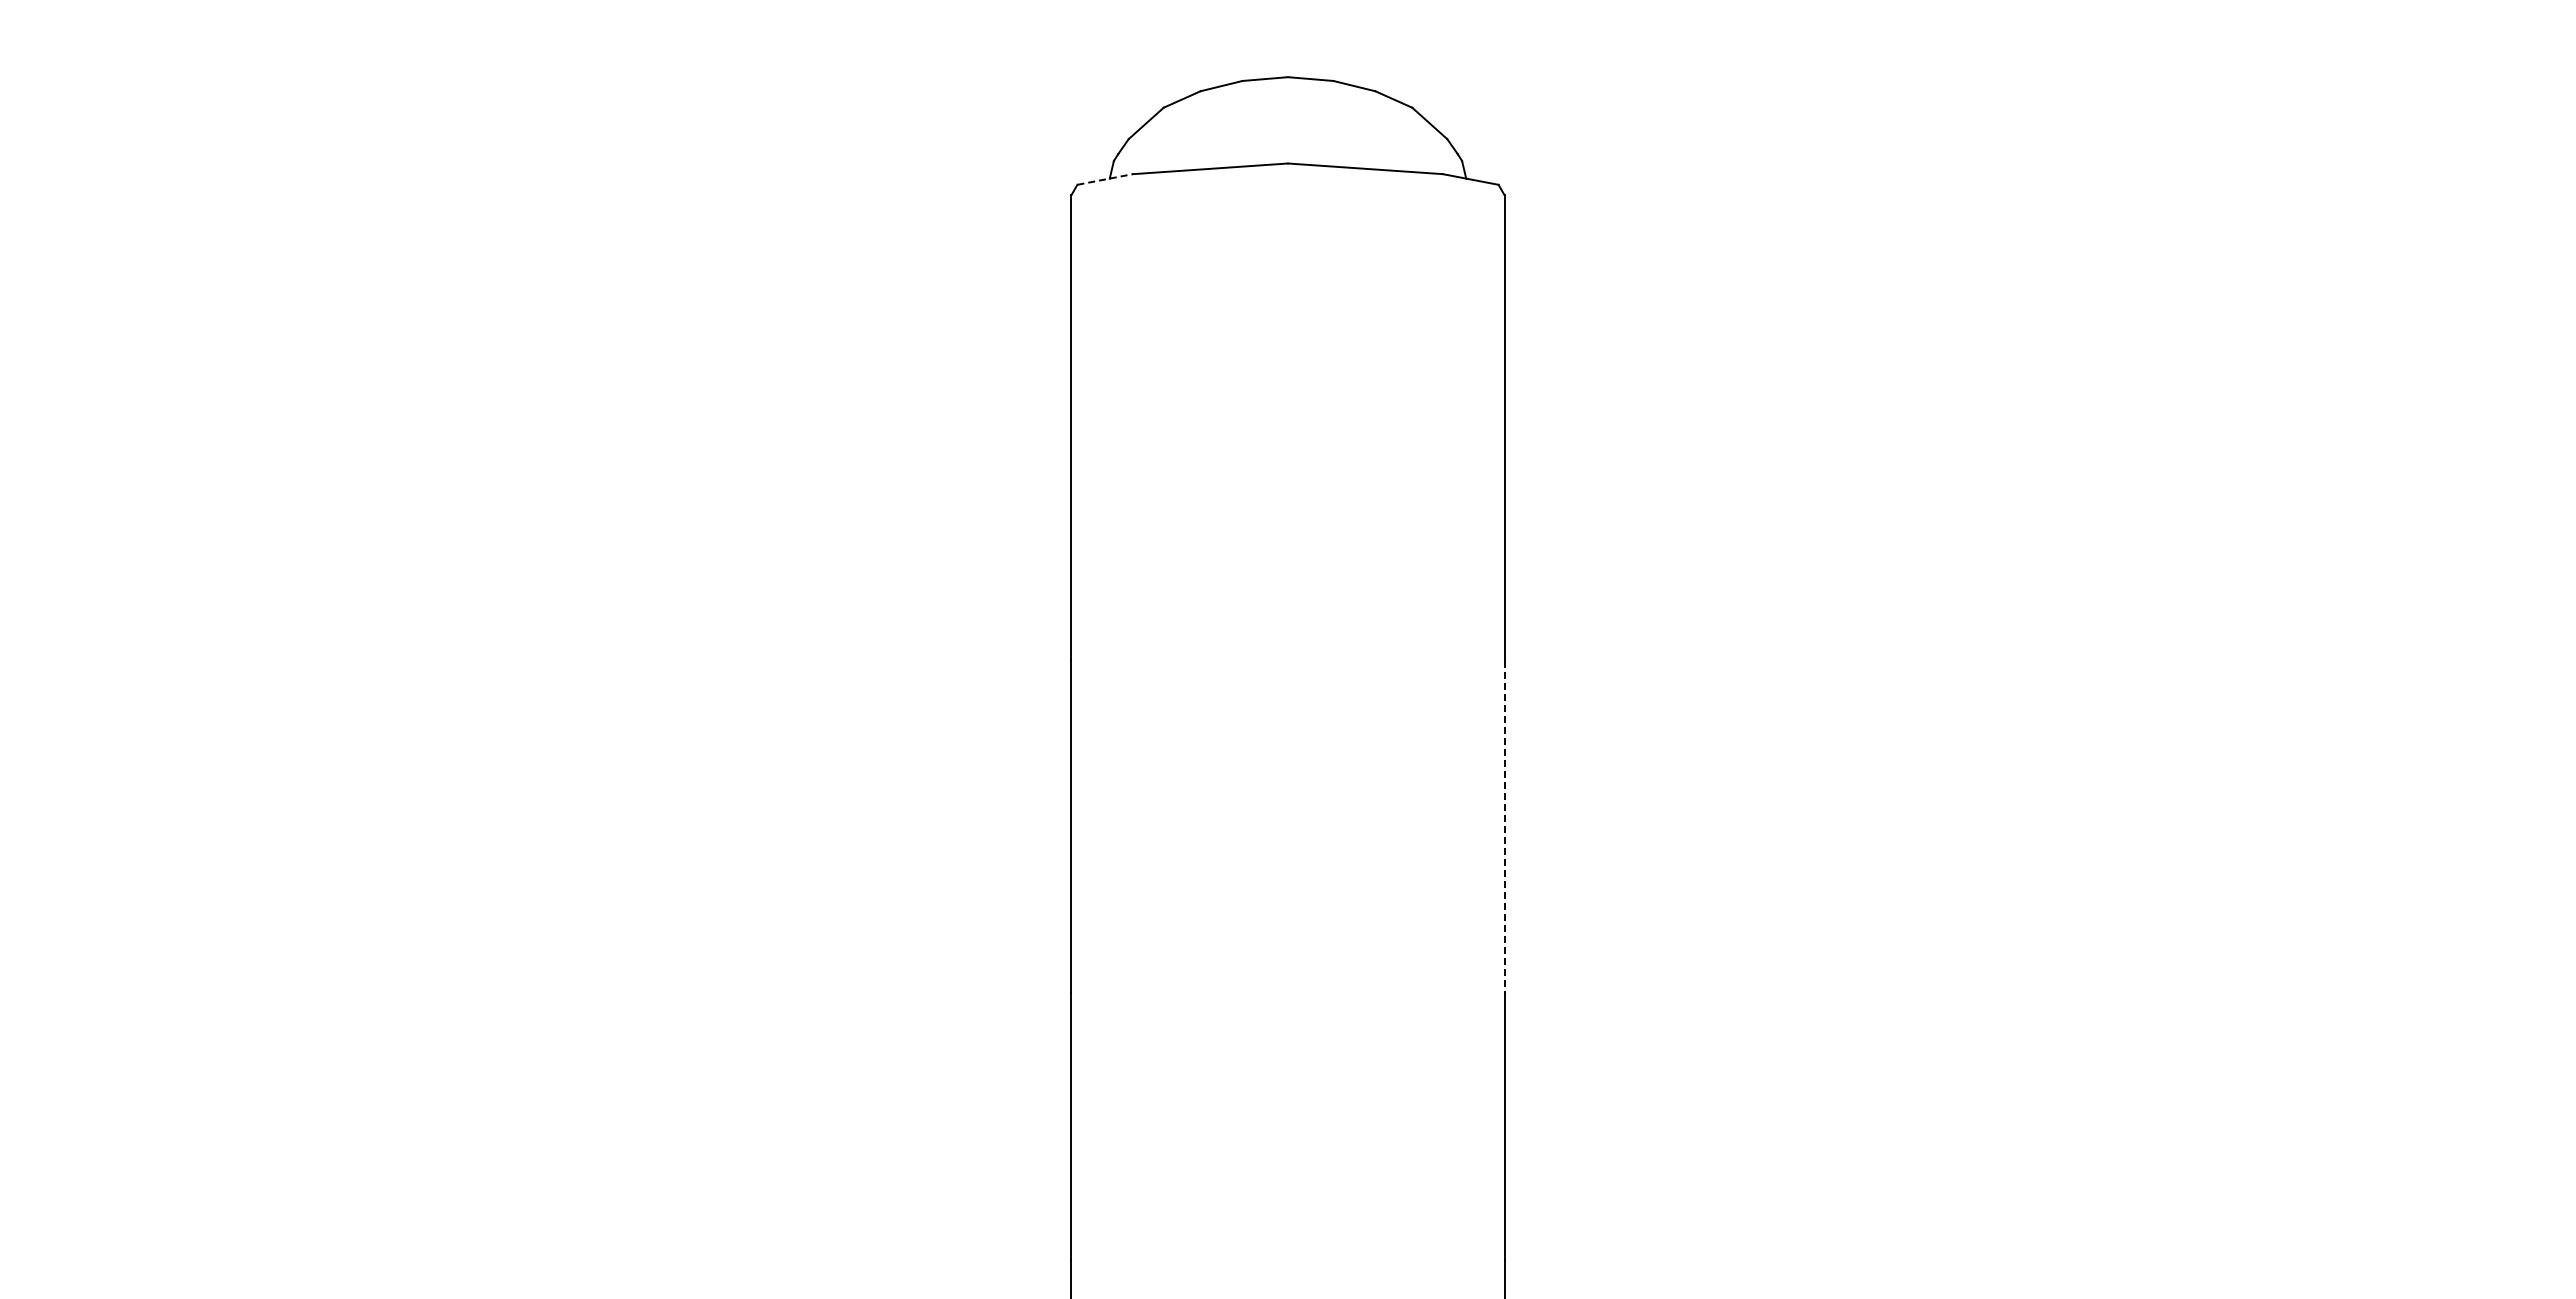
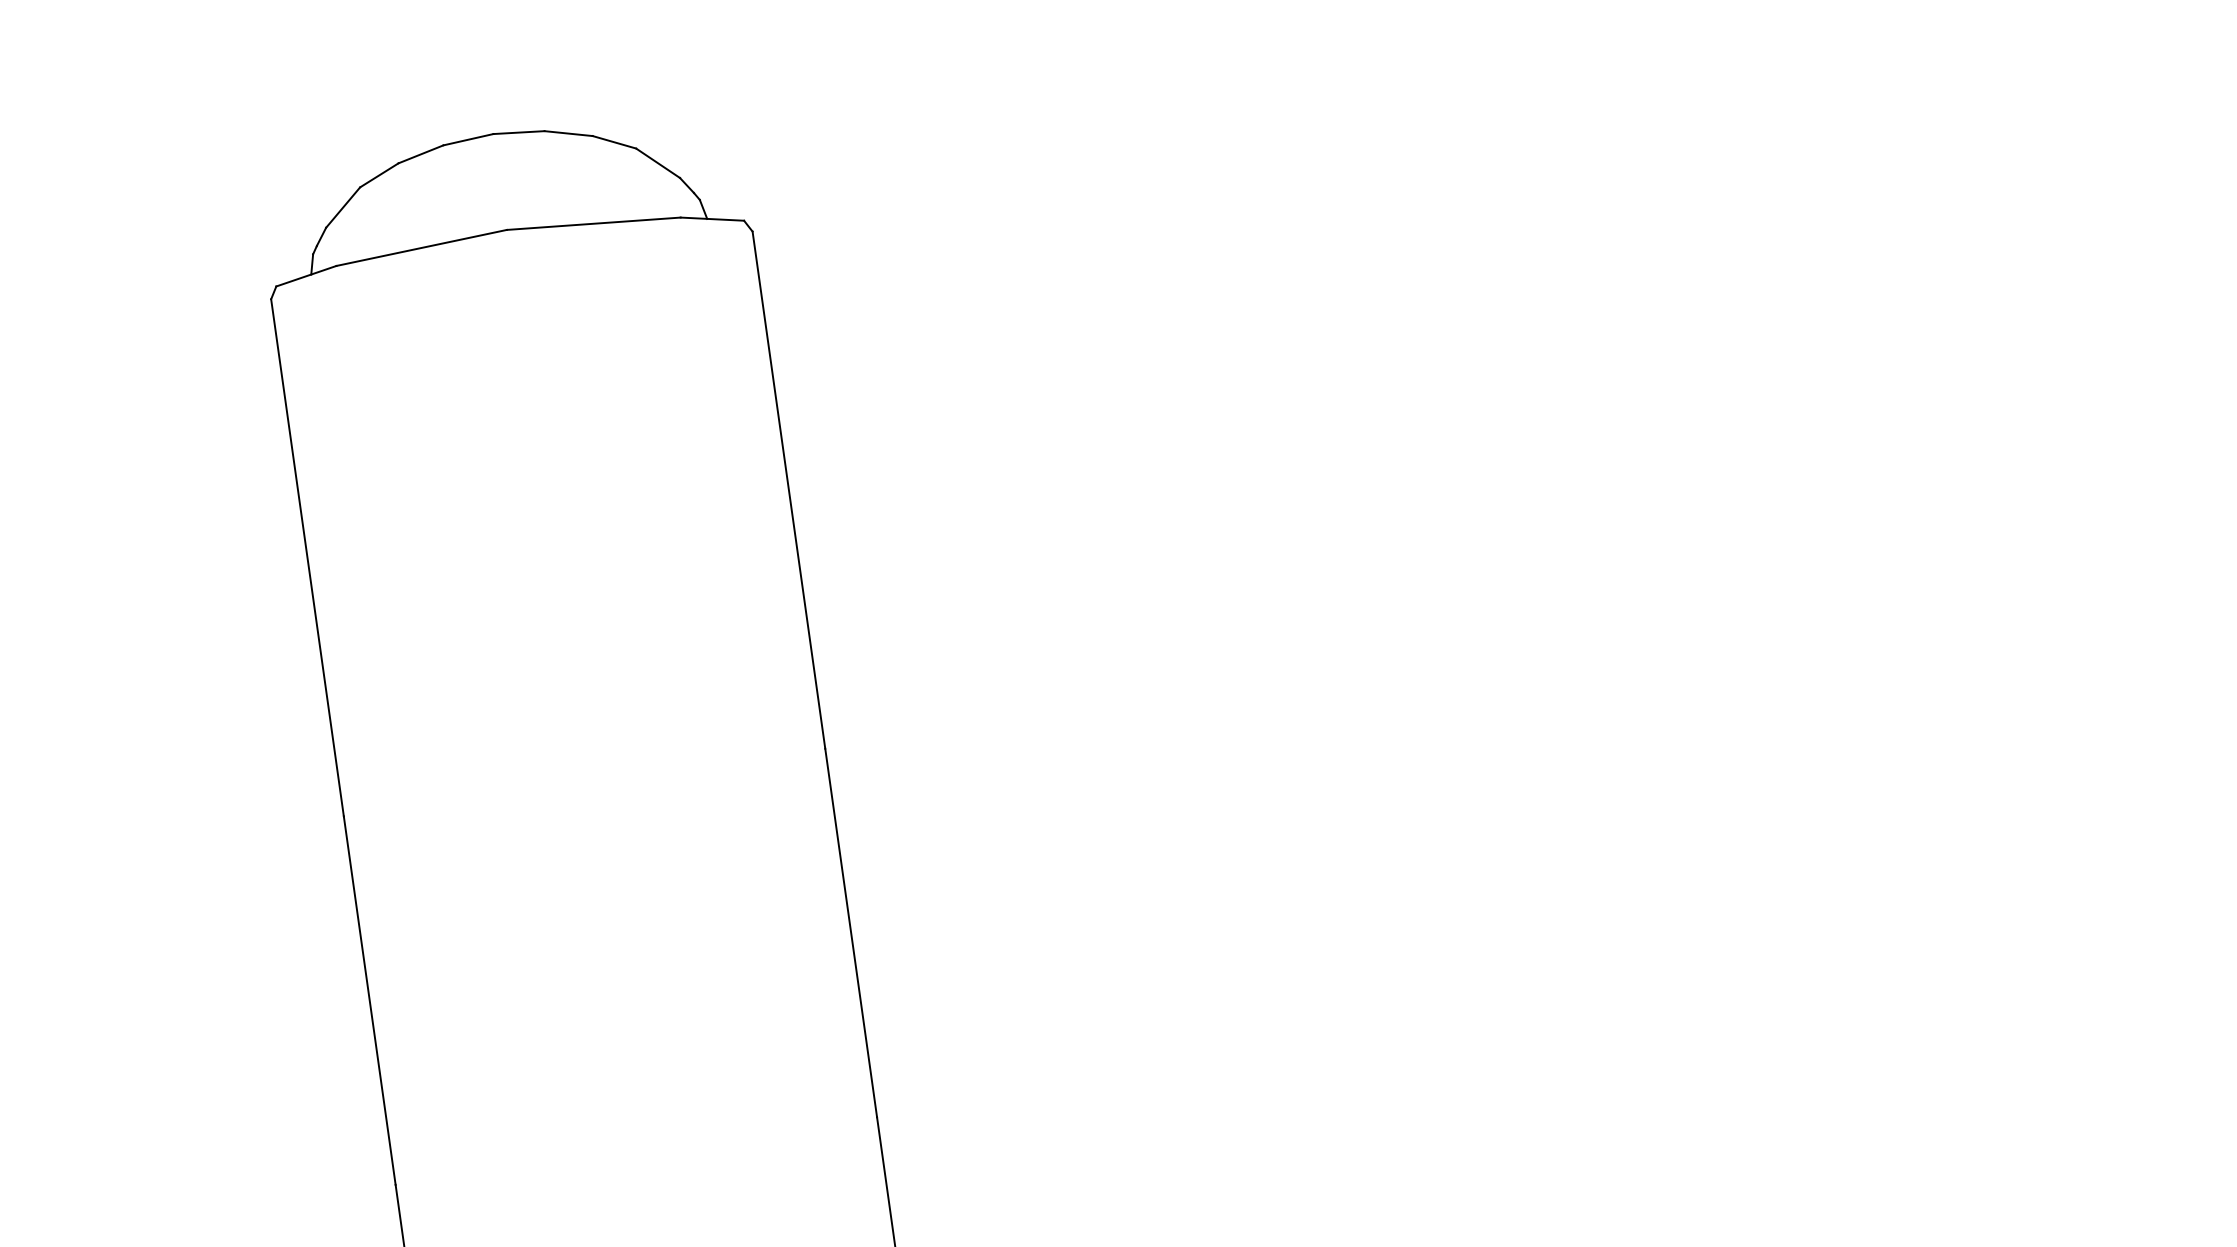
line: (1105, 179) -> (306, 276), dashed -> solid
line: (1504, 826) -> (850, 932), dashed -> solid

